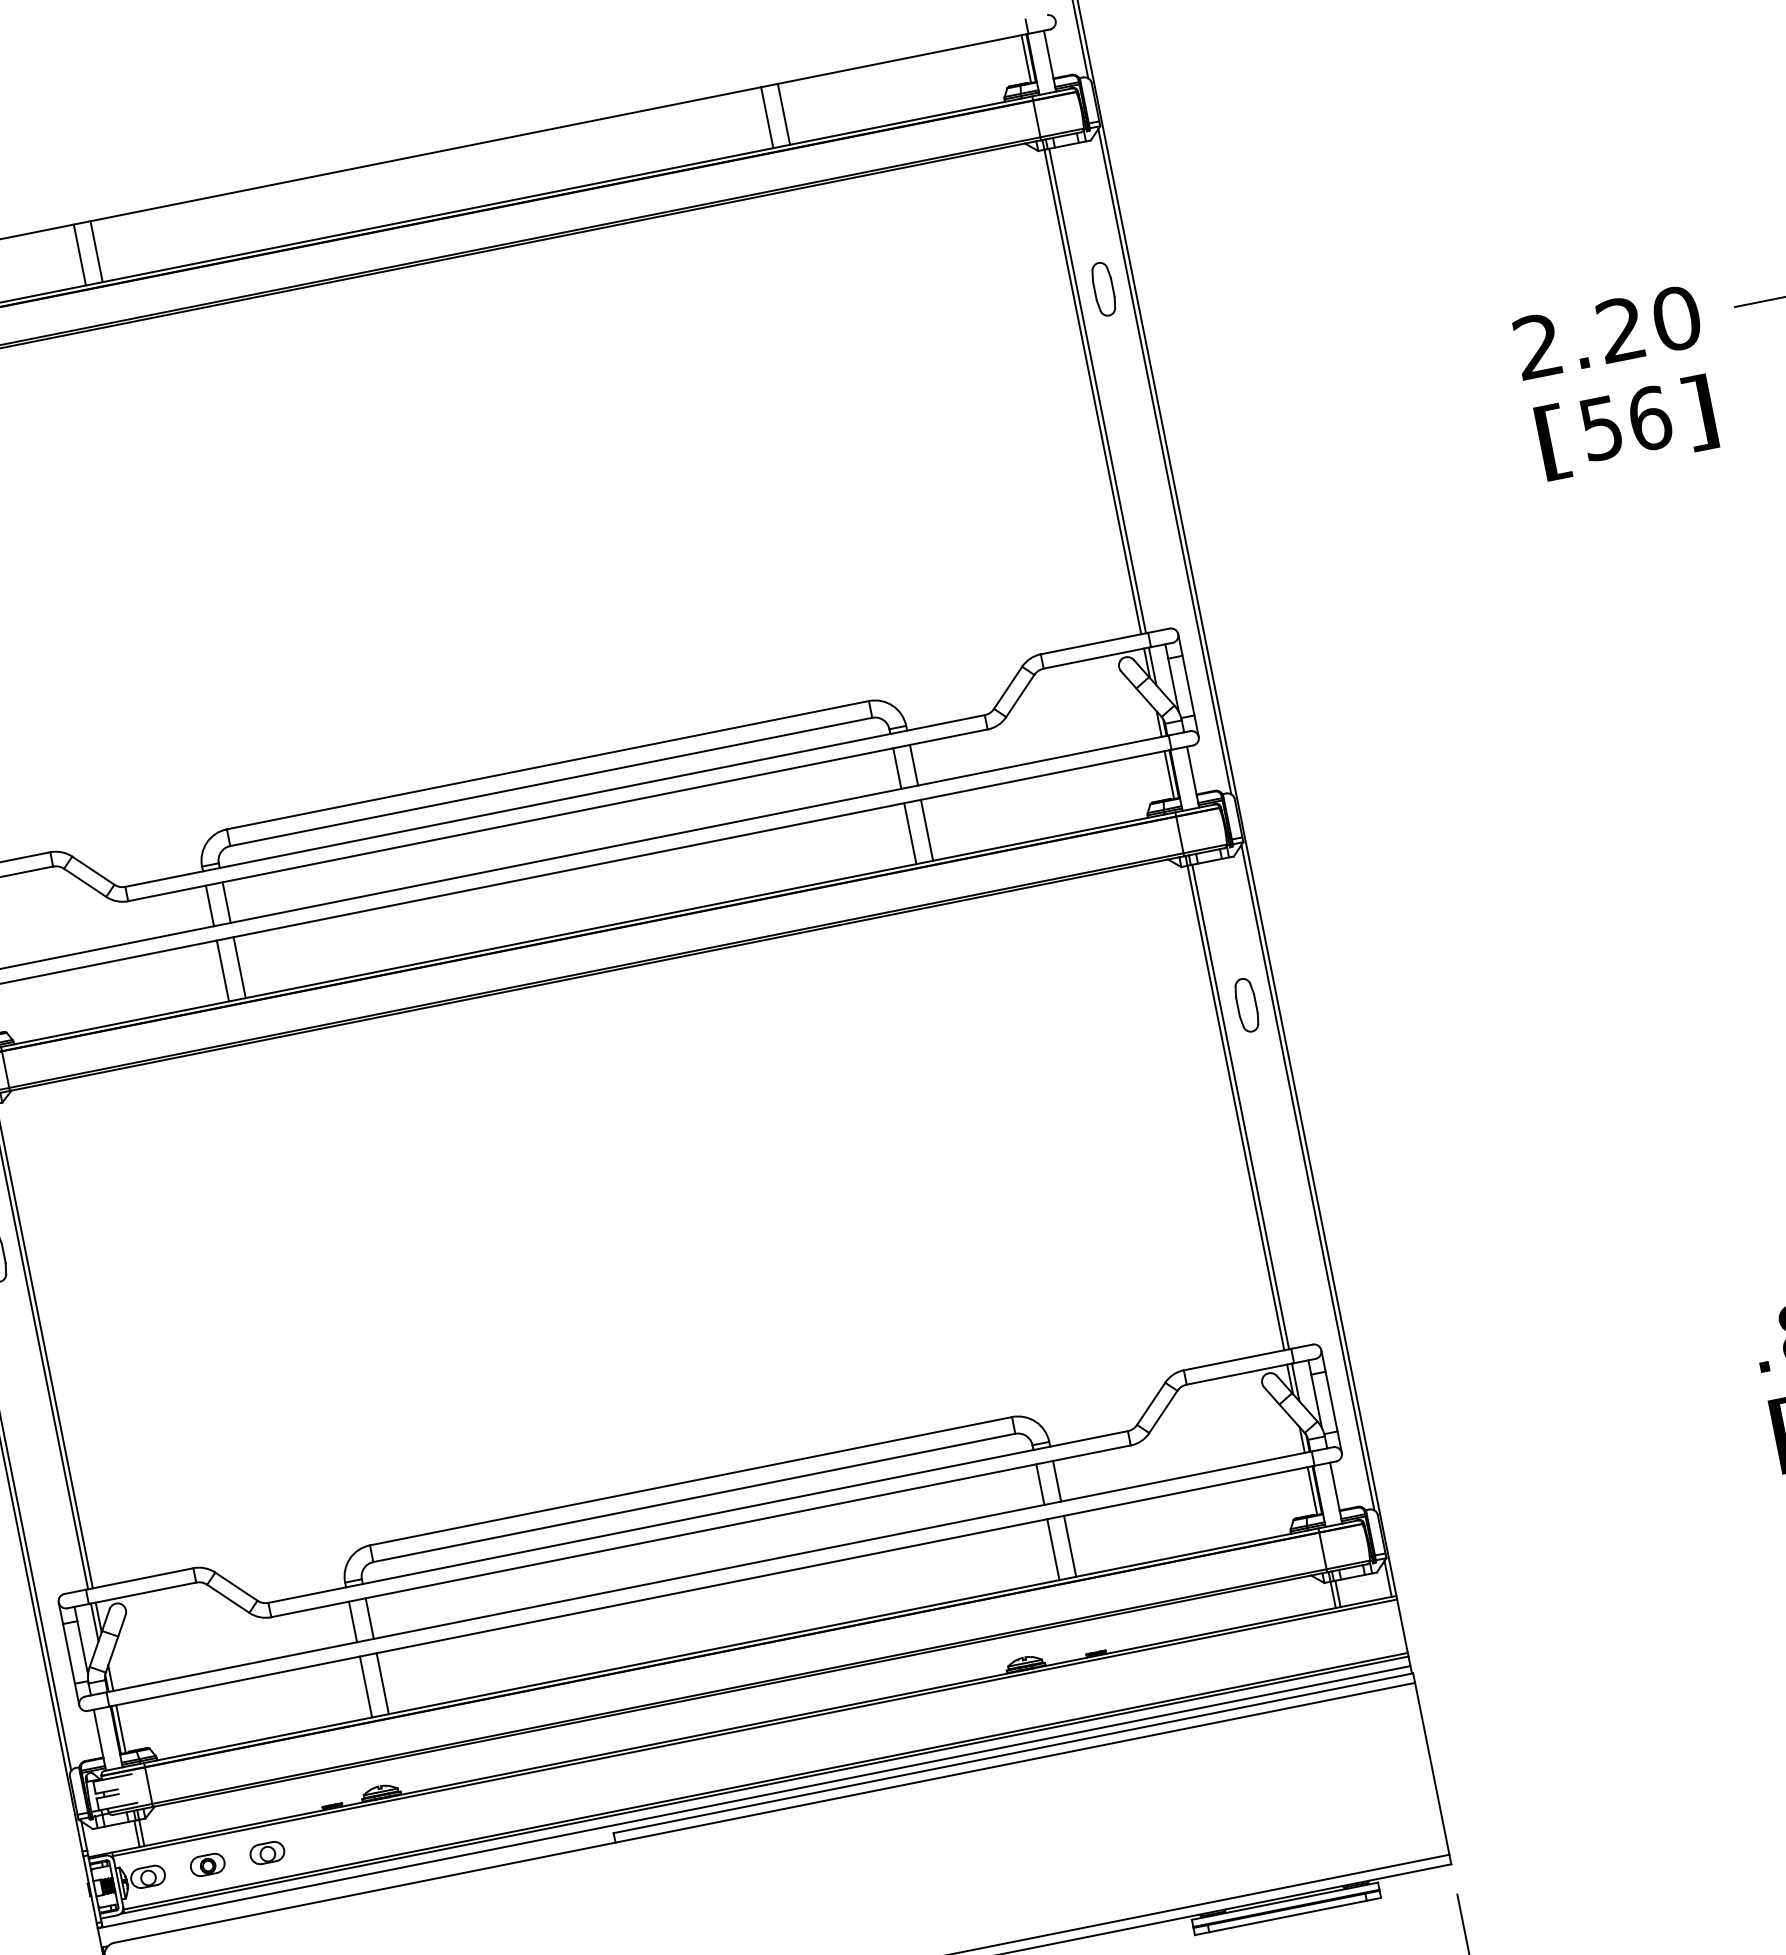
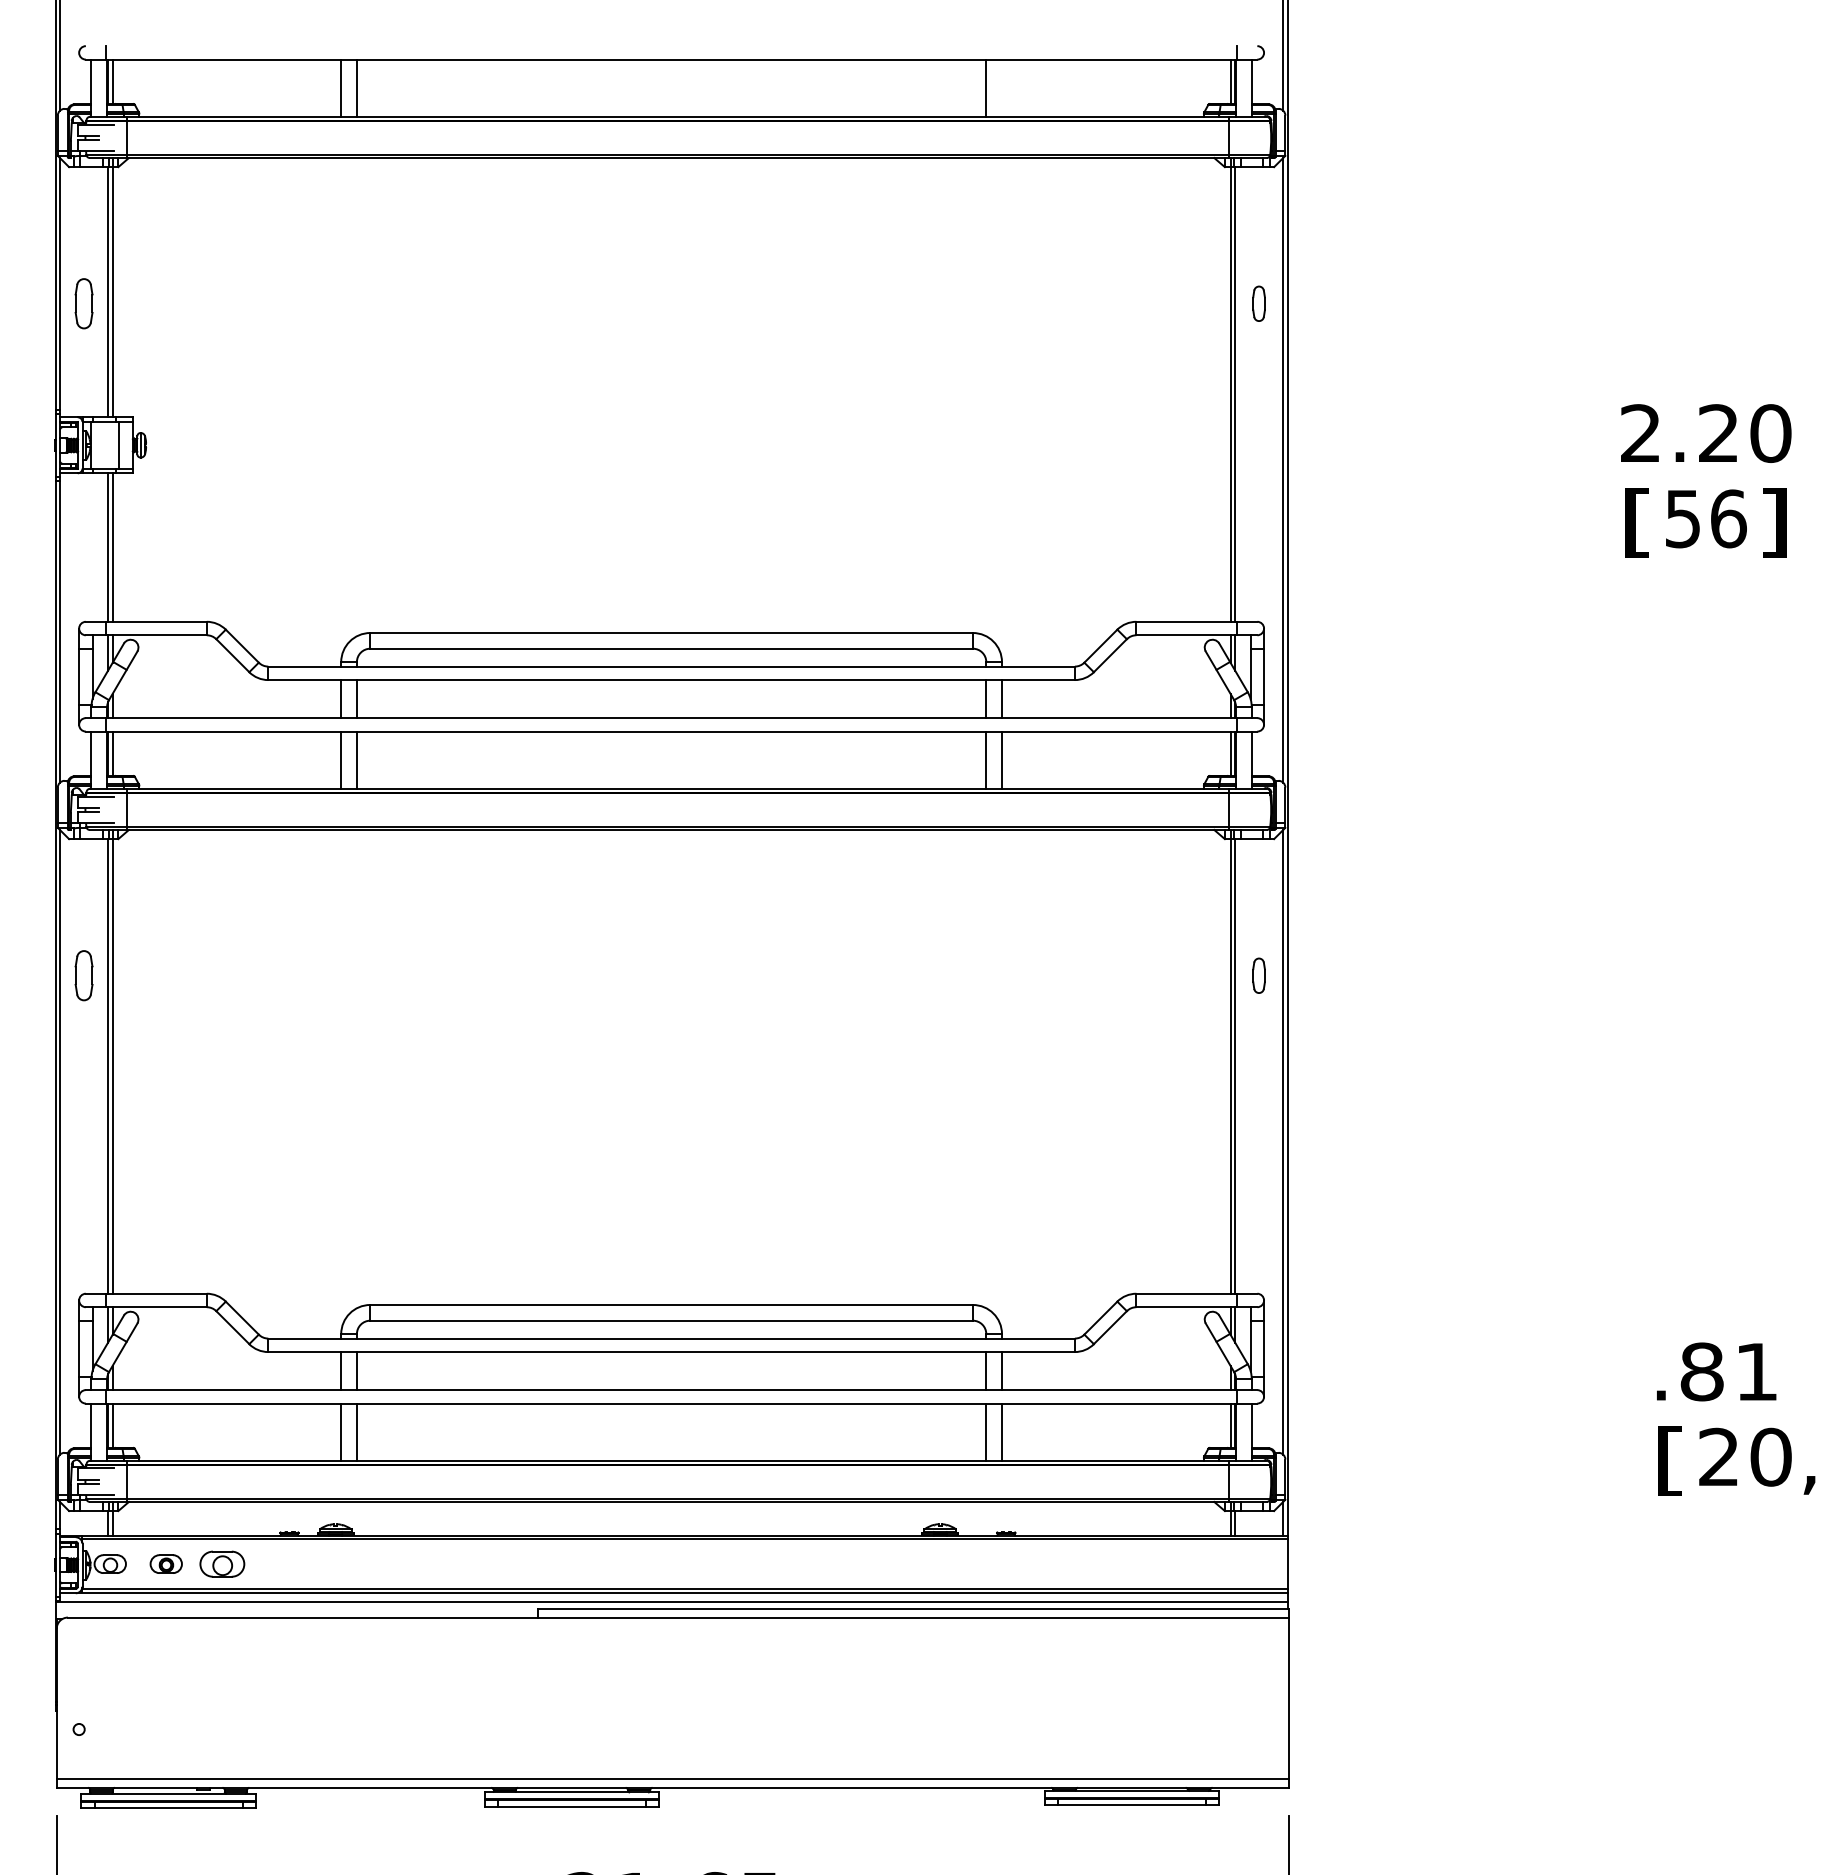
line: (784, 113) -> (1002, 87), removed
part: (1103, 289) -> (1258, 303), size x0.7
part: (1246, 1005) -> (1258, 975), size x0.7
part: (266, 1852) -> (221, 1563), size x1.4

